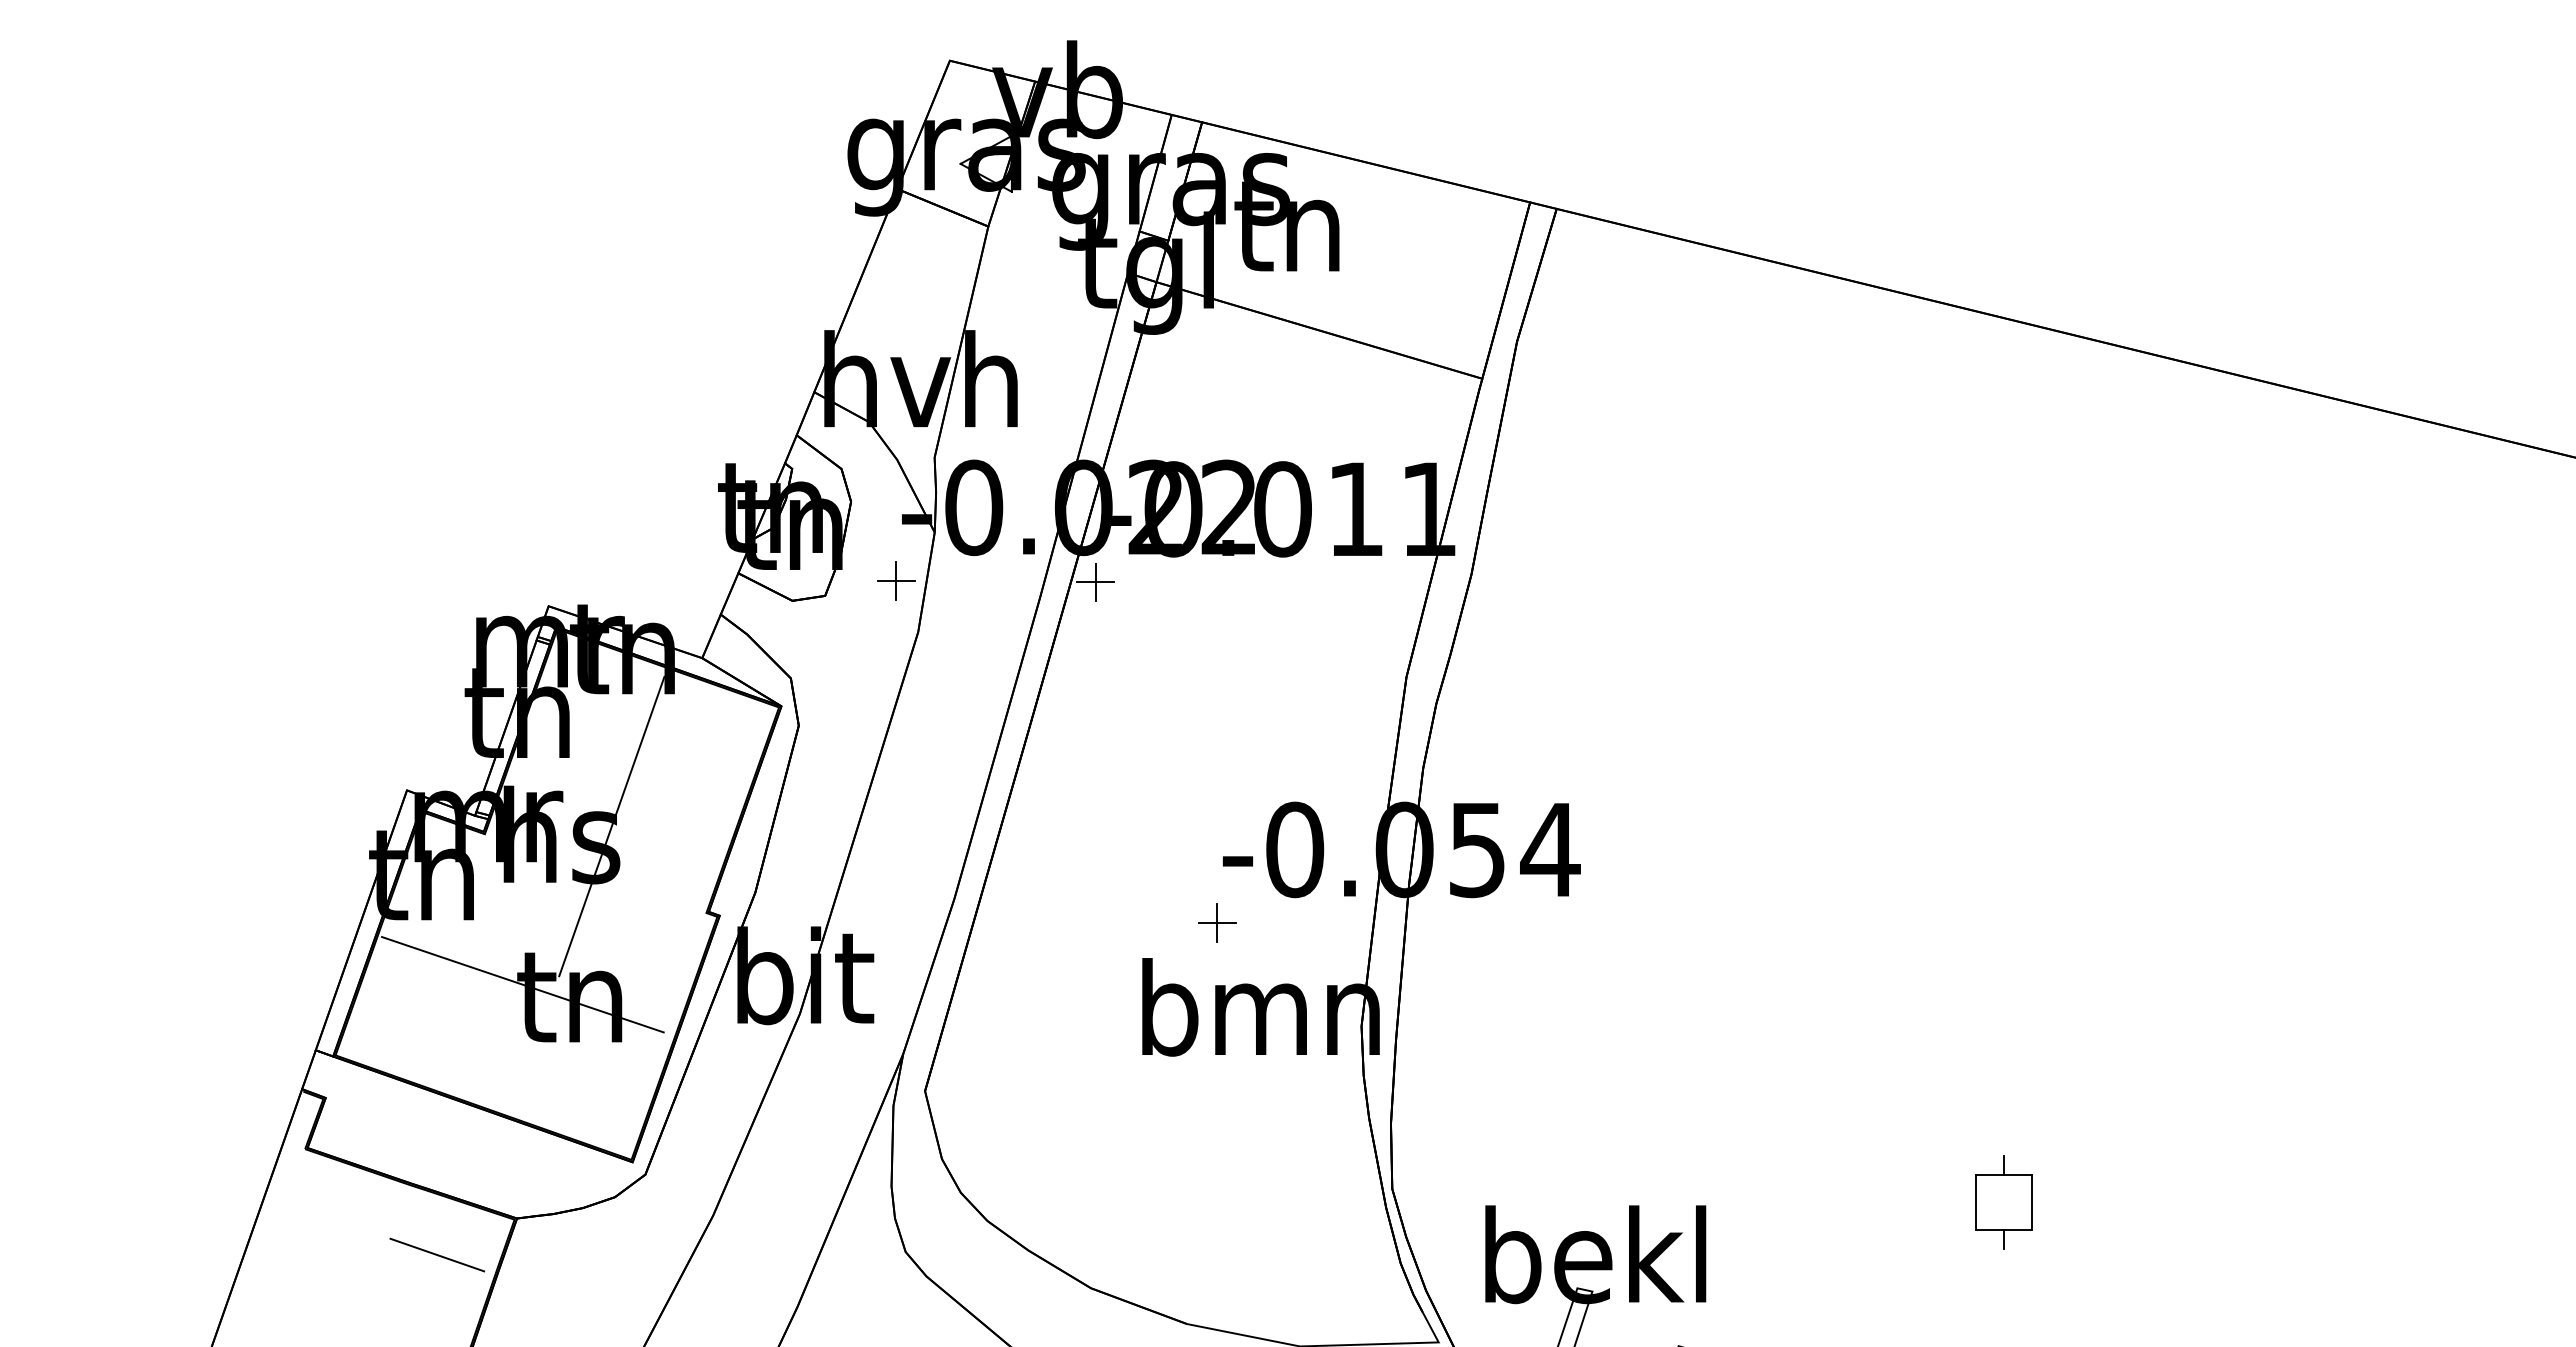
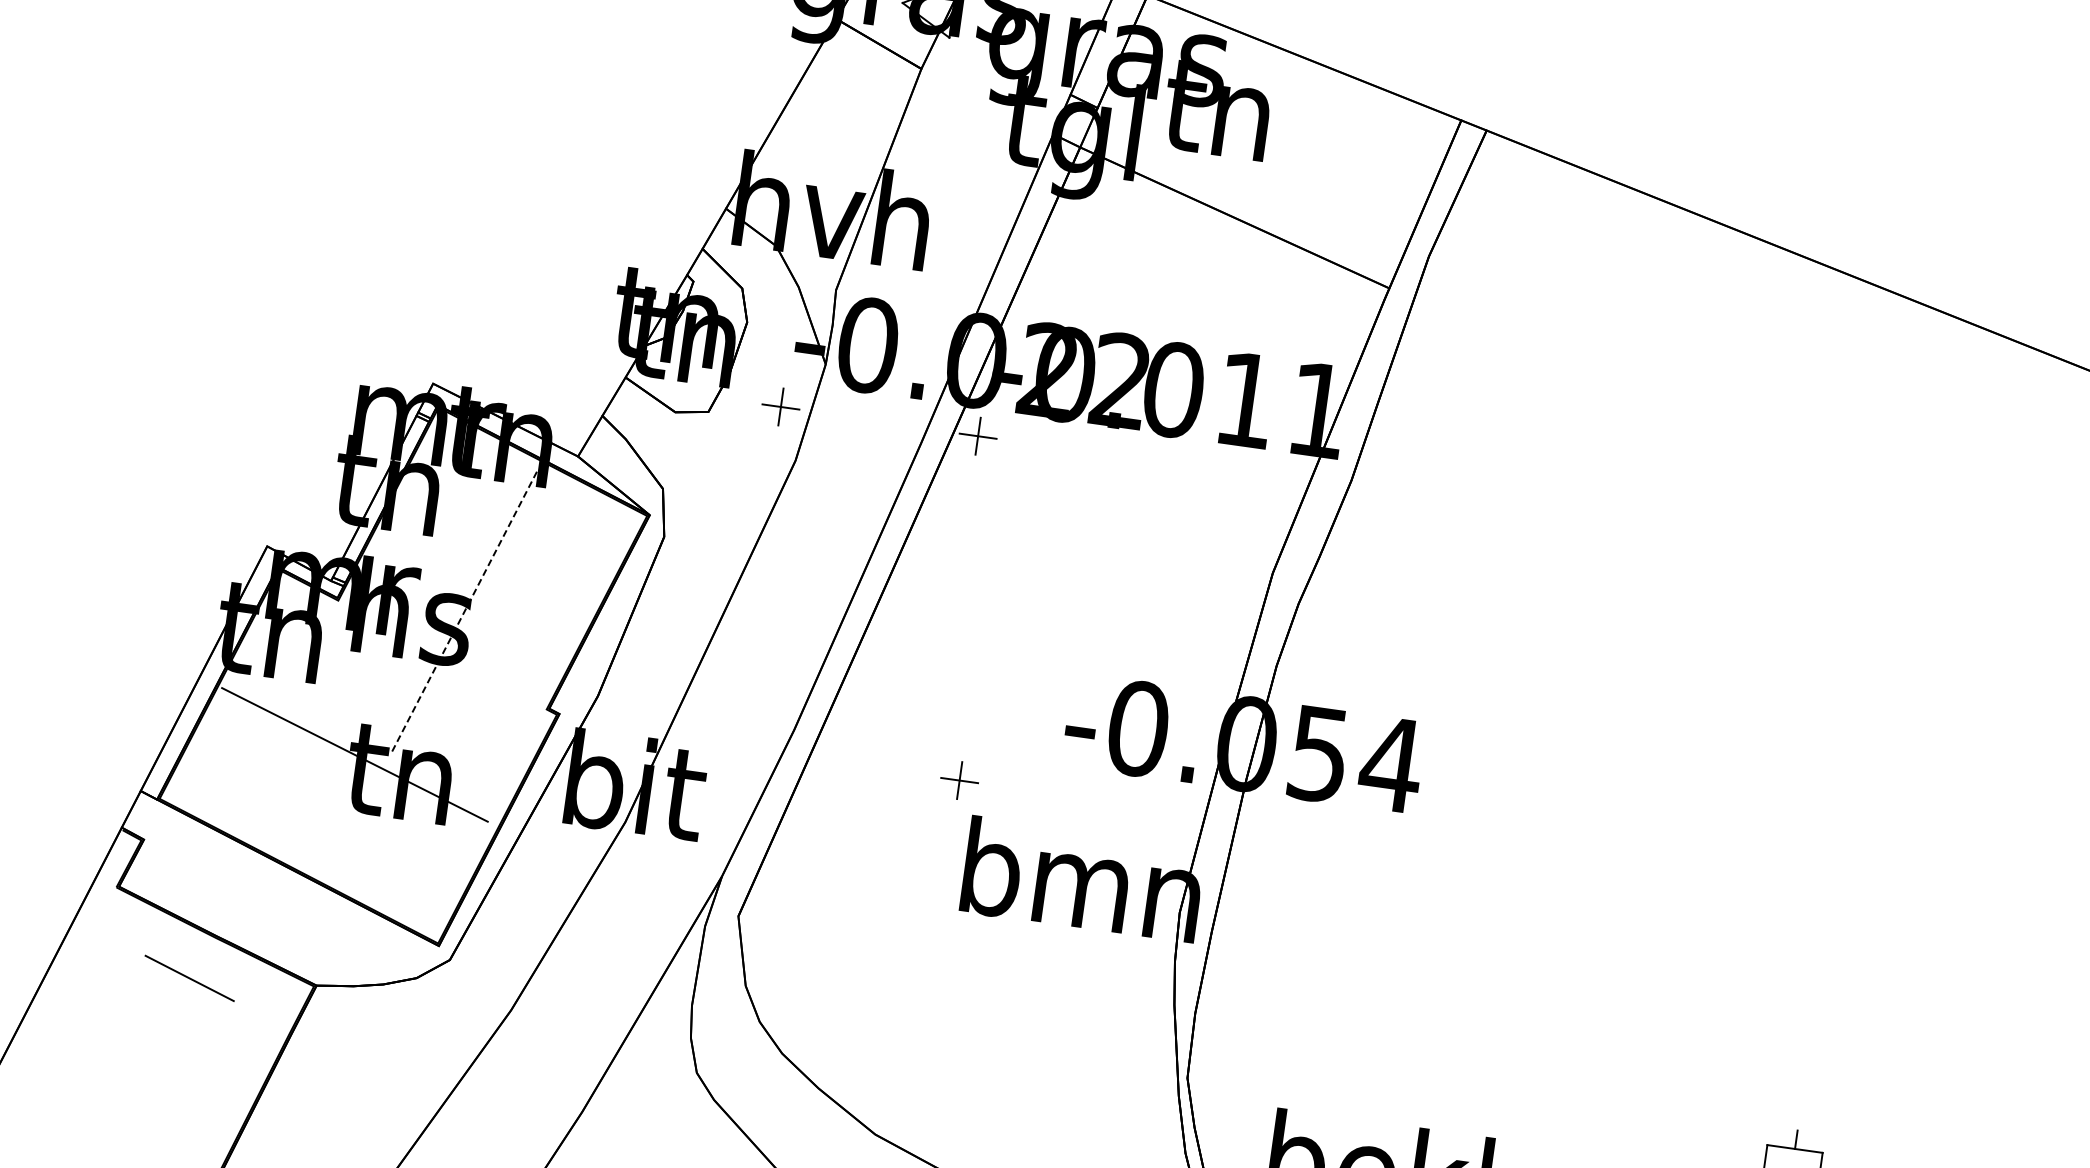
line: (611, 826) -> (464, 610), solid -> dashed
part: (1217, 922) -> (959, 780), moved
line: (436, 1254) -> (188, 977), moved

